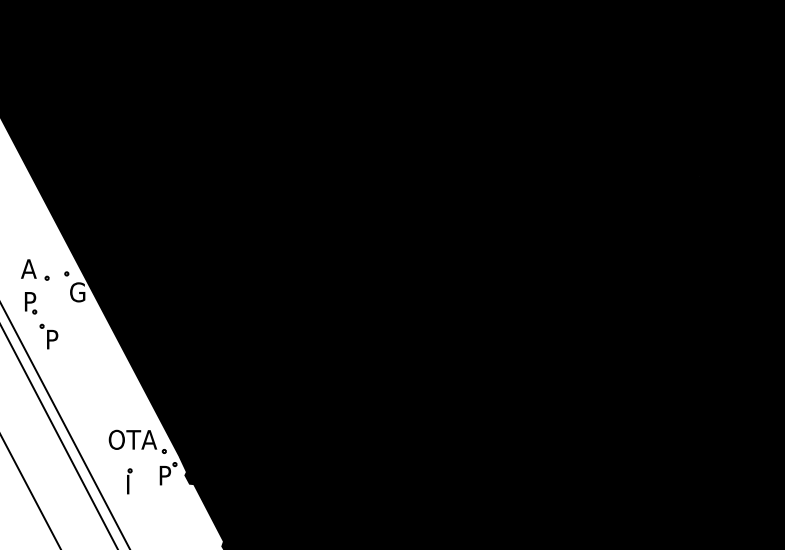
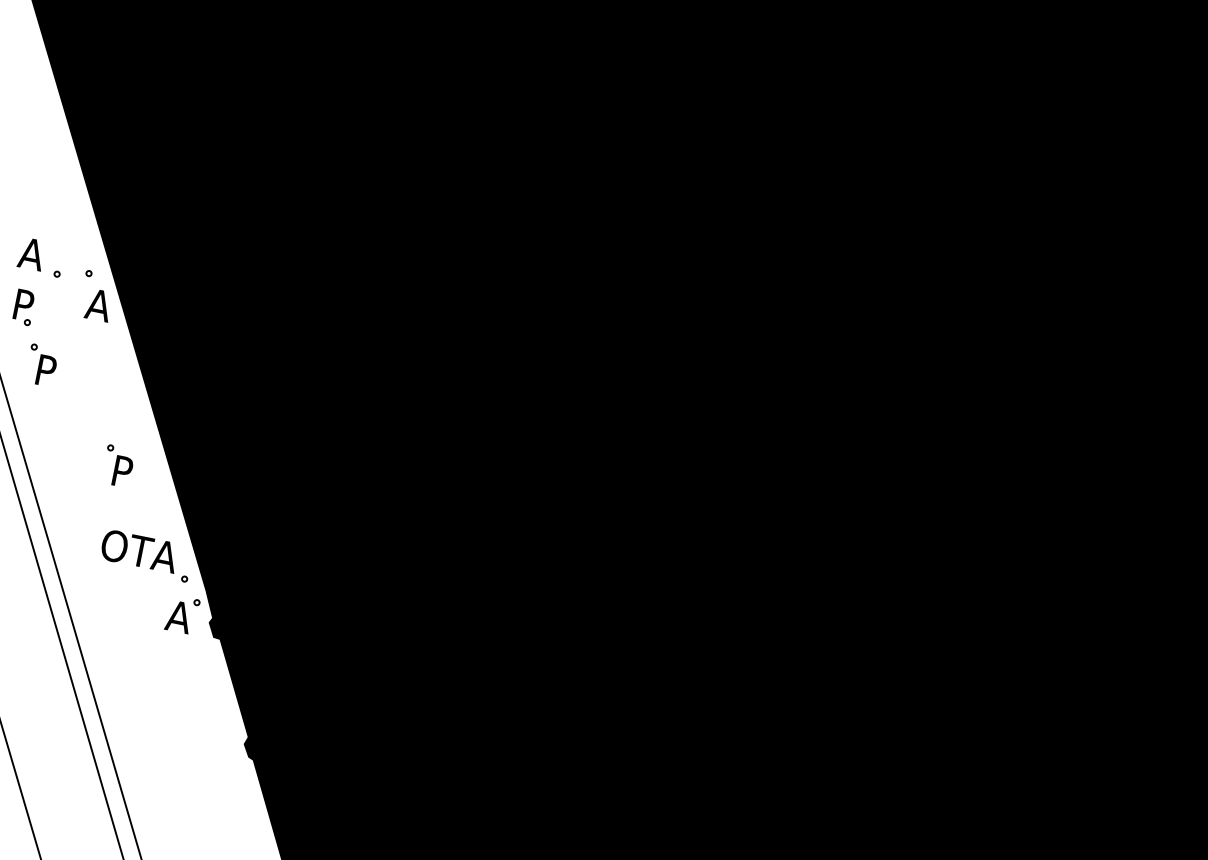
text: (77, 292) -> (99, 305), G -> A
part: (108, 389) -> (117, 465), added
text: (165, 475) -> (178, 616), P -> A
part: (129, 481) -> (121, 614), removed

